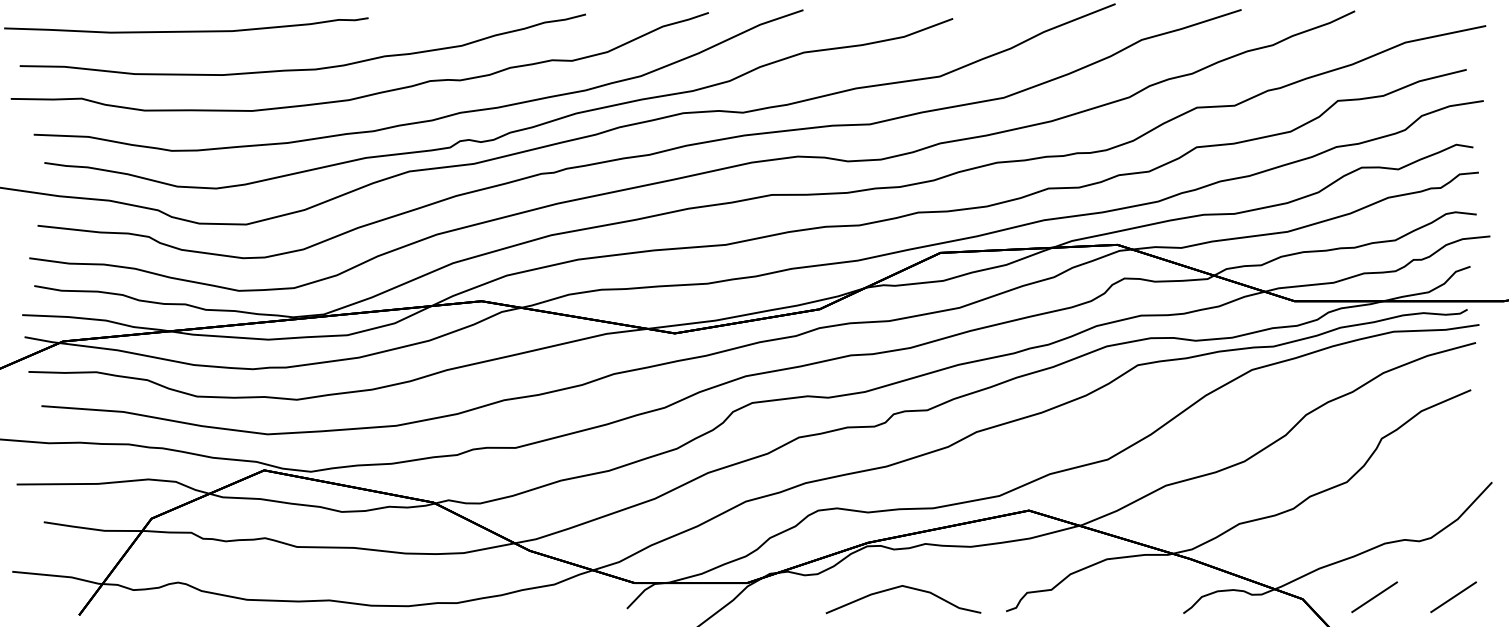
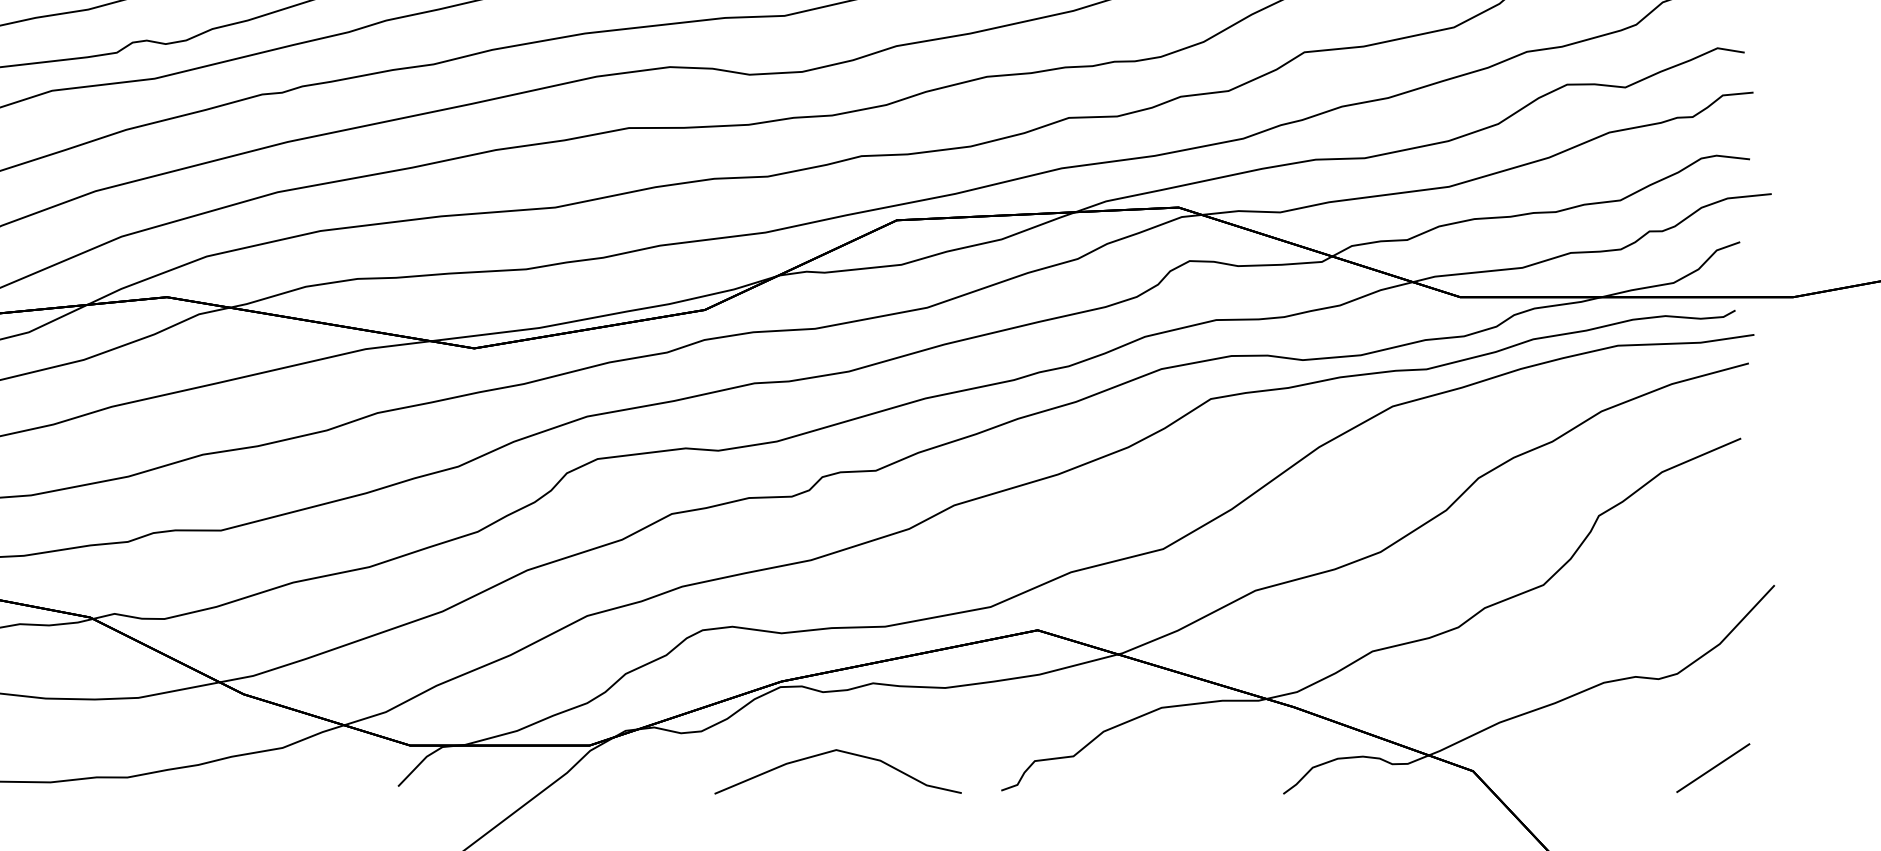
line: (1374, 597) -> (1587, 768), removed

